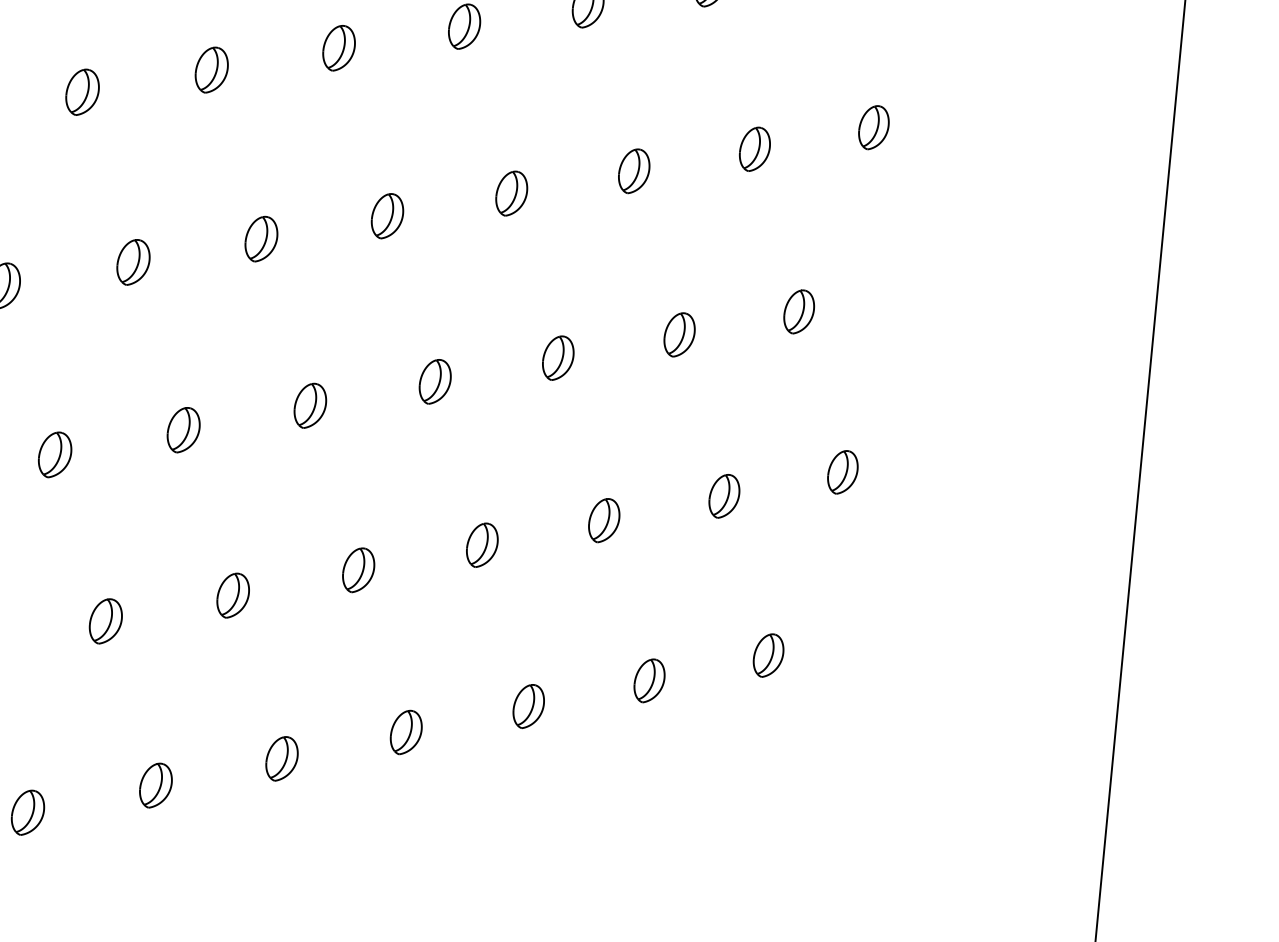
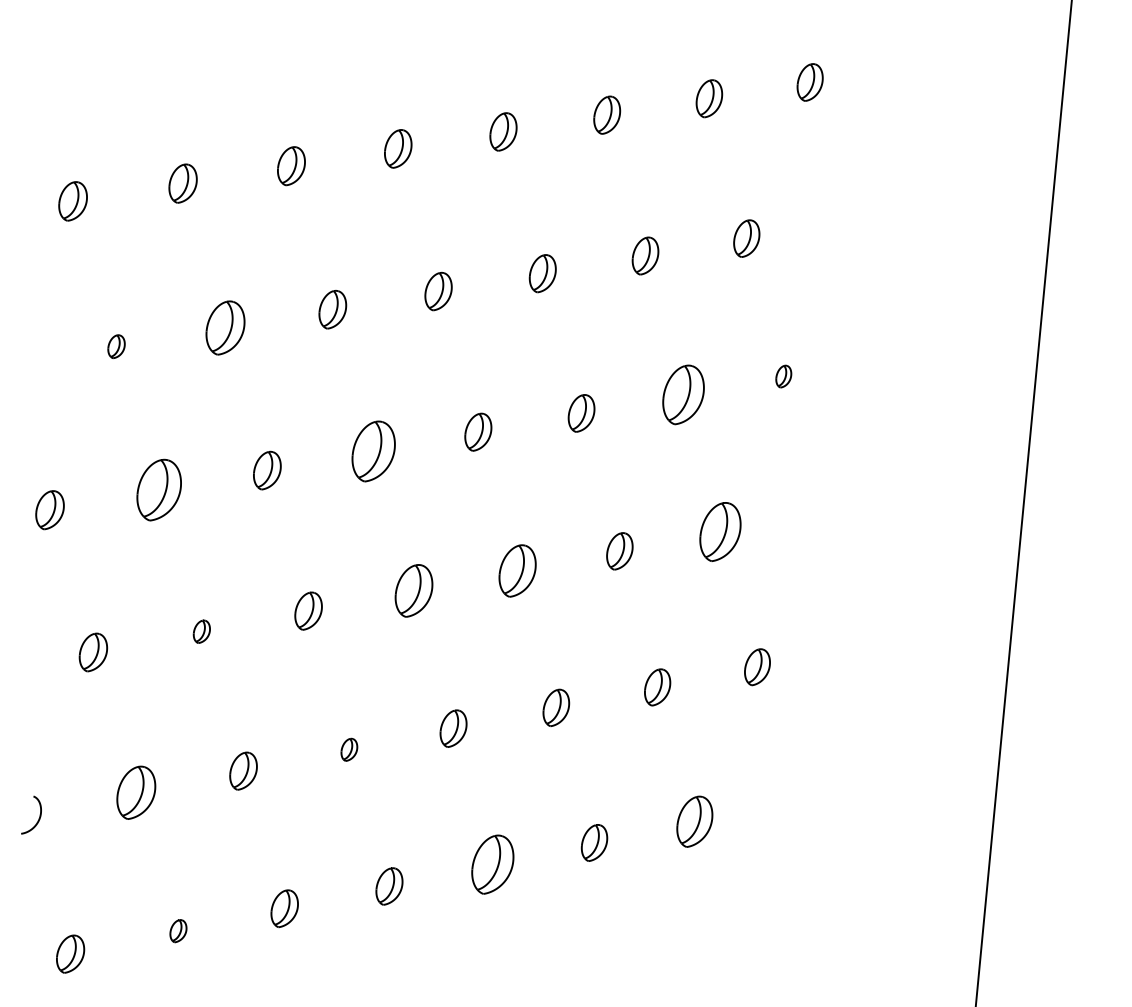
part: (211, 70) -> (225, 328), size x1.4
part: (82, 91) -> (116, 346), size x0.6
part: (873, 127) -> (783, 376), size x0.6
part: (753, 148) -> (682, 394), size x1.6
part: (387, 215) -> (373, 450), size x1.6
part: (133, 262) -> (159, 490), size x1.6
part: (798, 311) -> (720, 531), size x1.6
part: (558, 357) -> (517, 570), size x1.4
part: (434, 381) -> (413, 590), size x1.4
part: (183, 429) -> (201, 631), size x0.6
part: (358, 569) -> (349, 749), size x0.6
part: (105, 620) -> (135, 792), size x1.4
part: (768, 655) -> (694, 821), size x1.4
part: (528, 706) -> (492, 864), size x1.6
part: (156, 784) -> (178, 930), size x0.6

